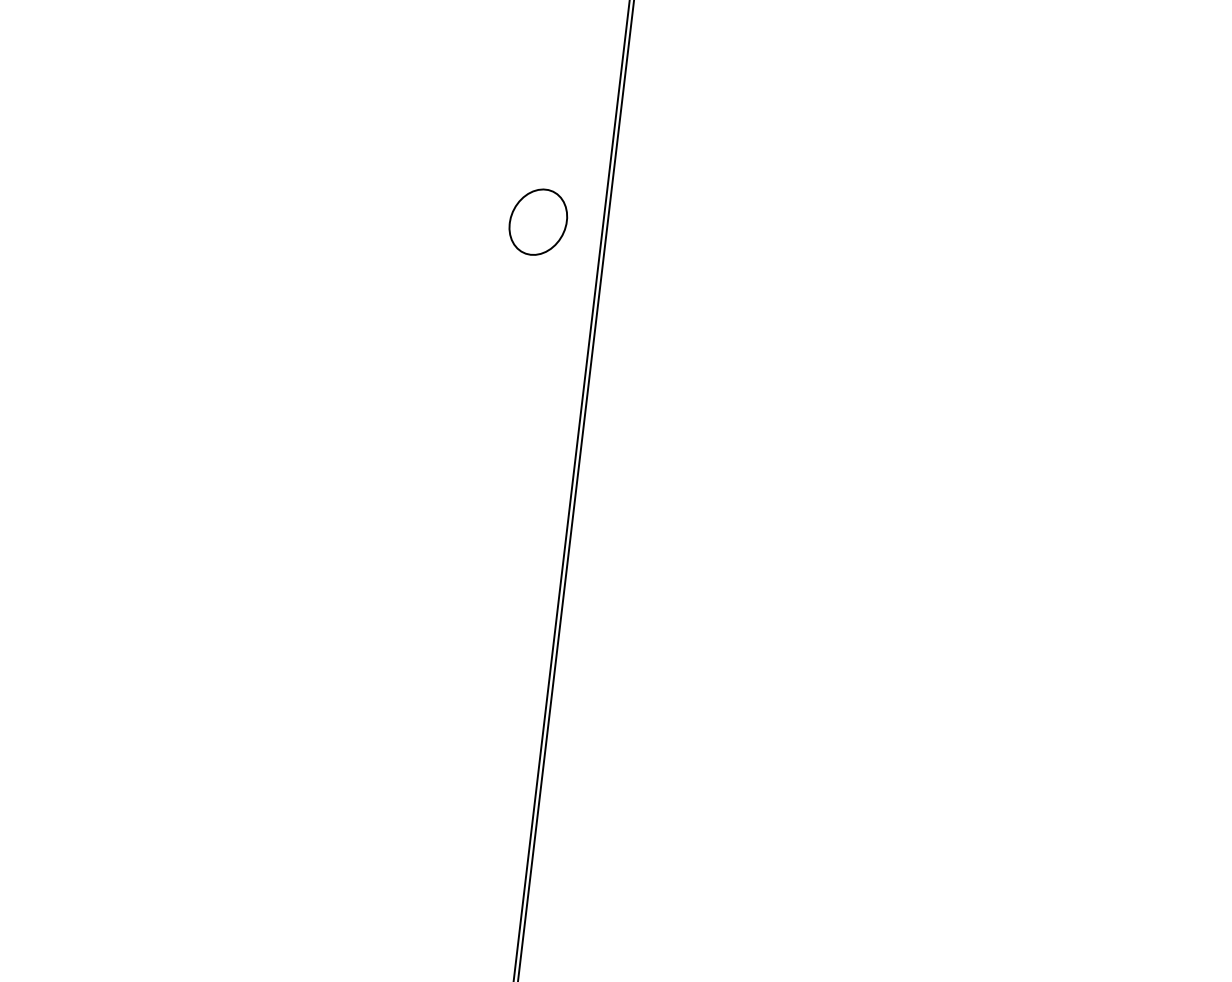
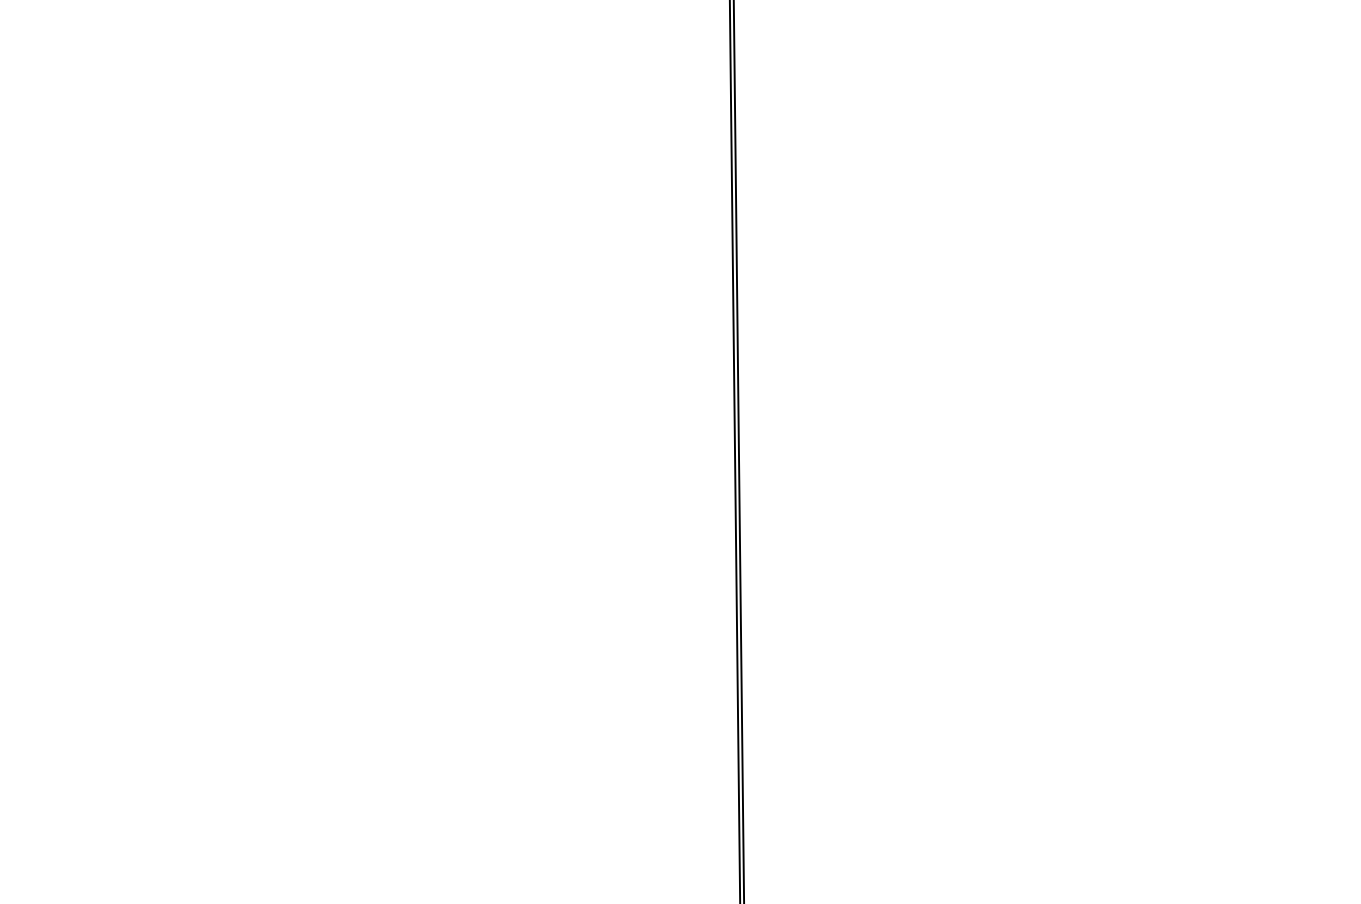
part: (537, 222) -> (672, 193), removed

